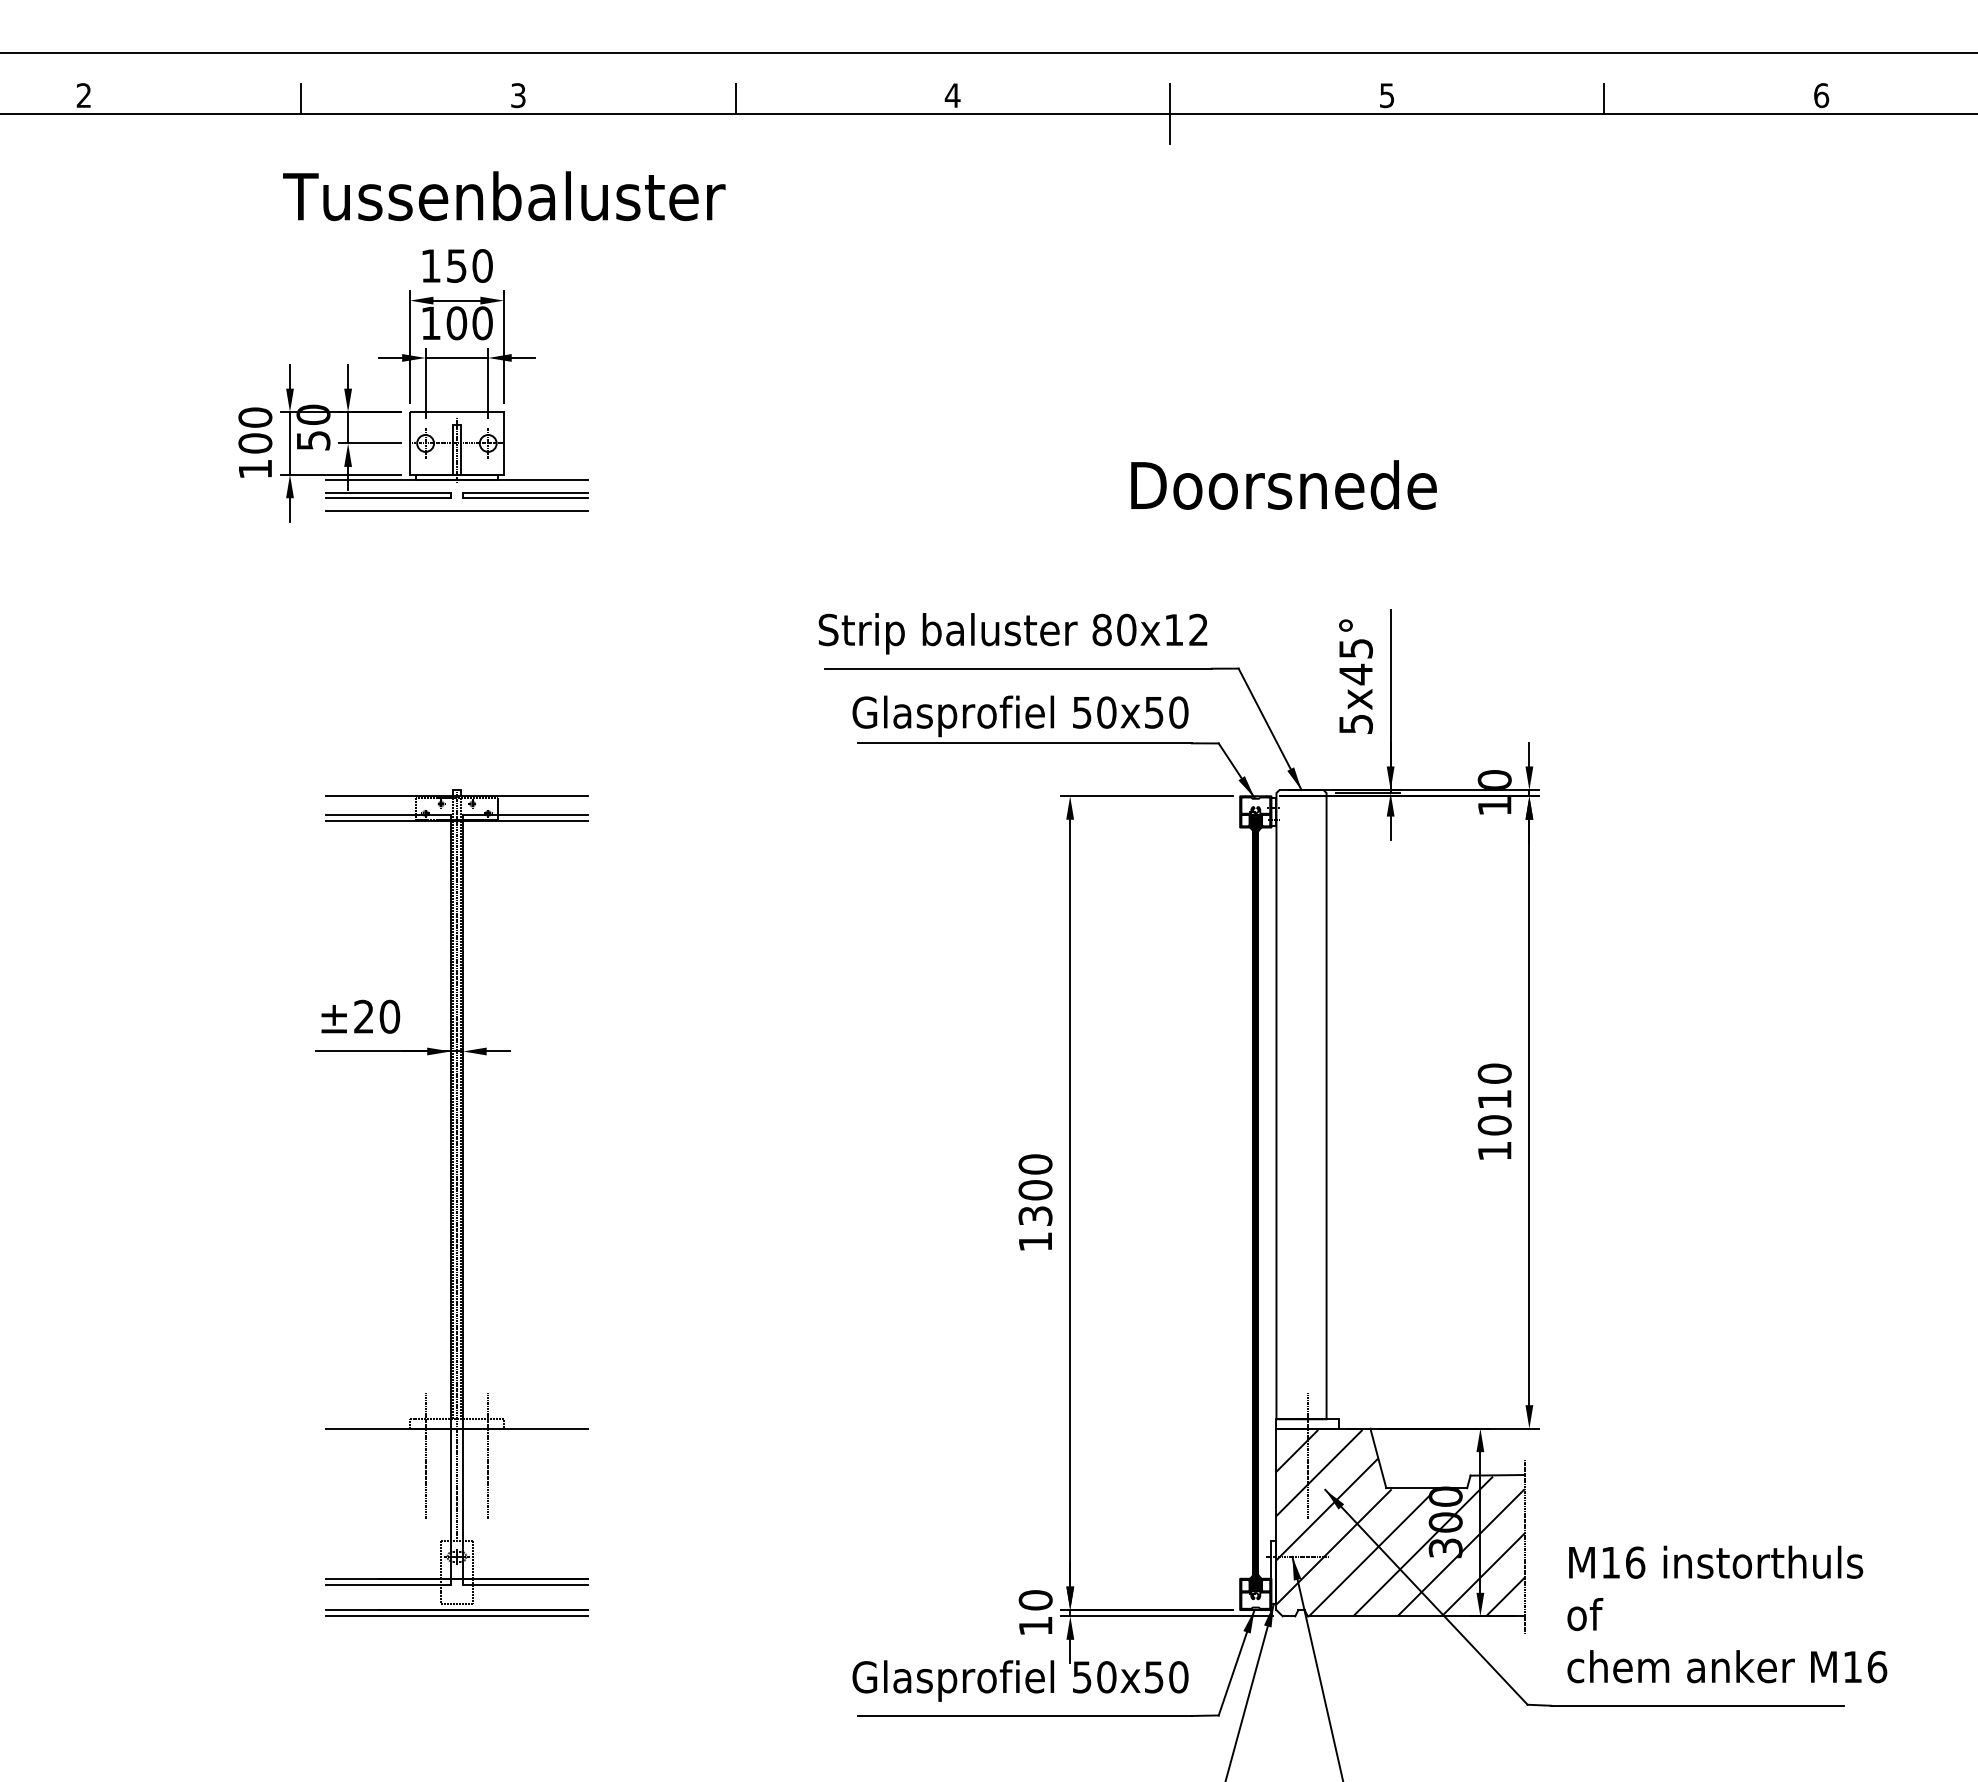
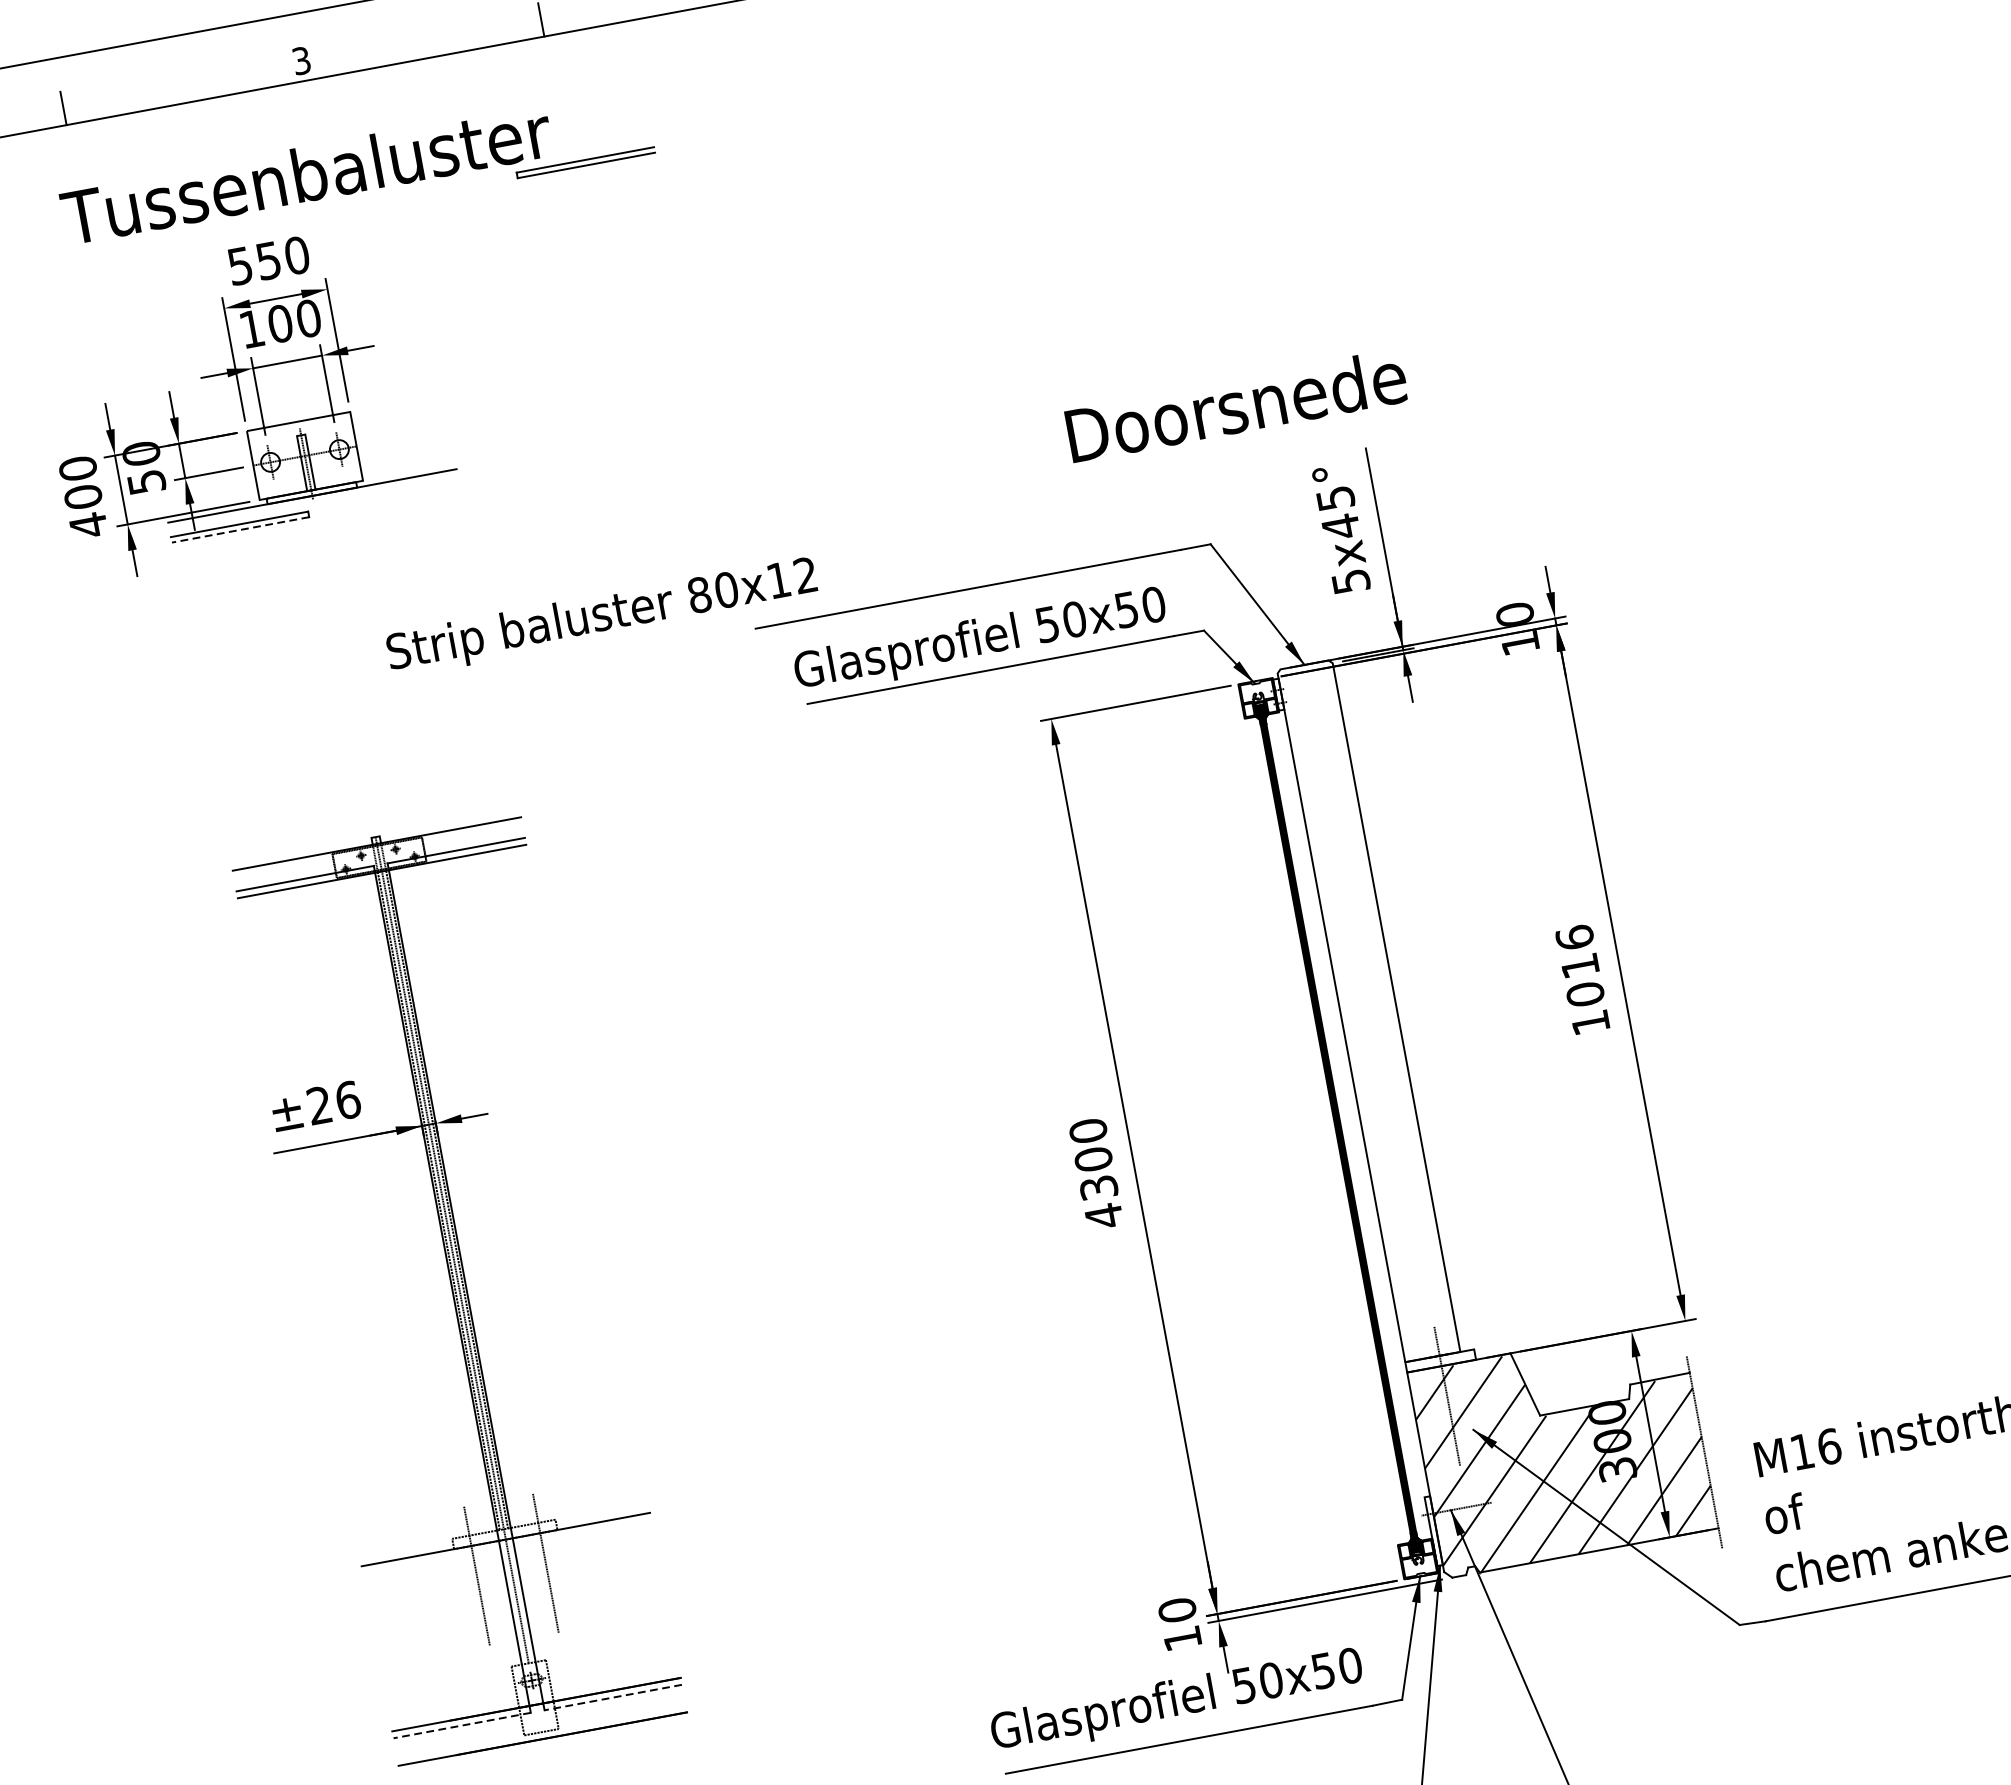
text: (430, 265) -> (239, 265), 150 -> 550
text: (255, 469) -> (88, 525), 100 -> 400
text: (1283, 484) -> (1235, 405), moved
part: (525, 495) -> (585, 162), moved
line: (387, 497) -> (239, 529), solid -> dashed
line: (456, 511) -> (318, 530), removed
text: (1012, 633) -> (601, 617), moved
text: (389, 1016) -> (347, 1100), ±20 -> ±26
text: (1494, 1073) -> (1574, 937), 1010 -> 1016
text: (1035, 1241) -> (1104, 1215), 1300 -> 4300
line: (387, 1585) -> (461, 1726), solid -> dashed
line: (525, 1585) -> (613, 1698), solid -> dashed
line: (456, 1616) -> (543, 1746), removed

